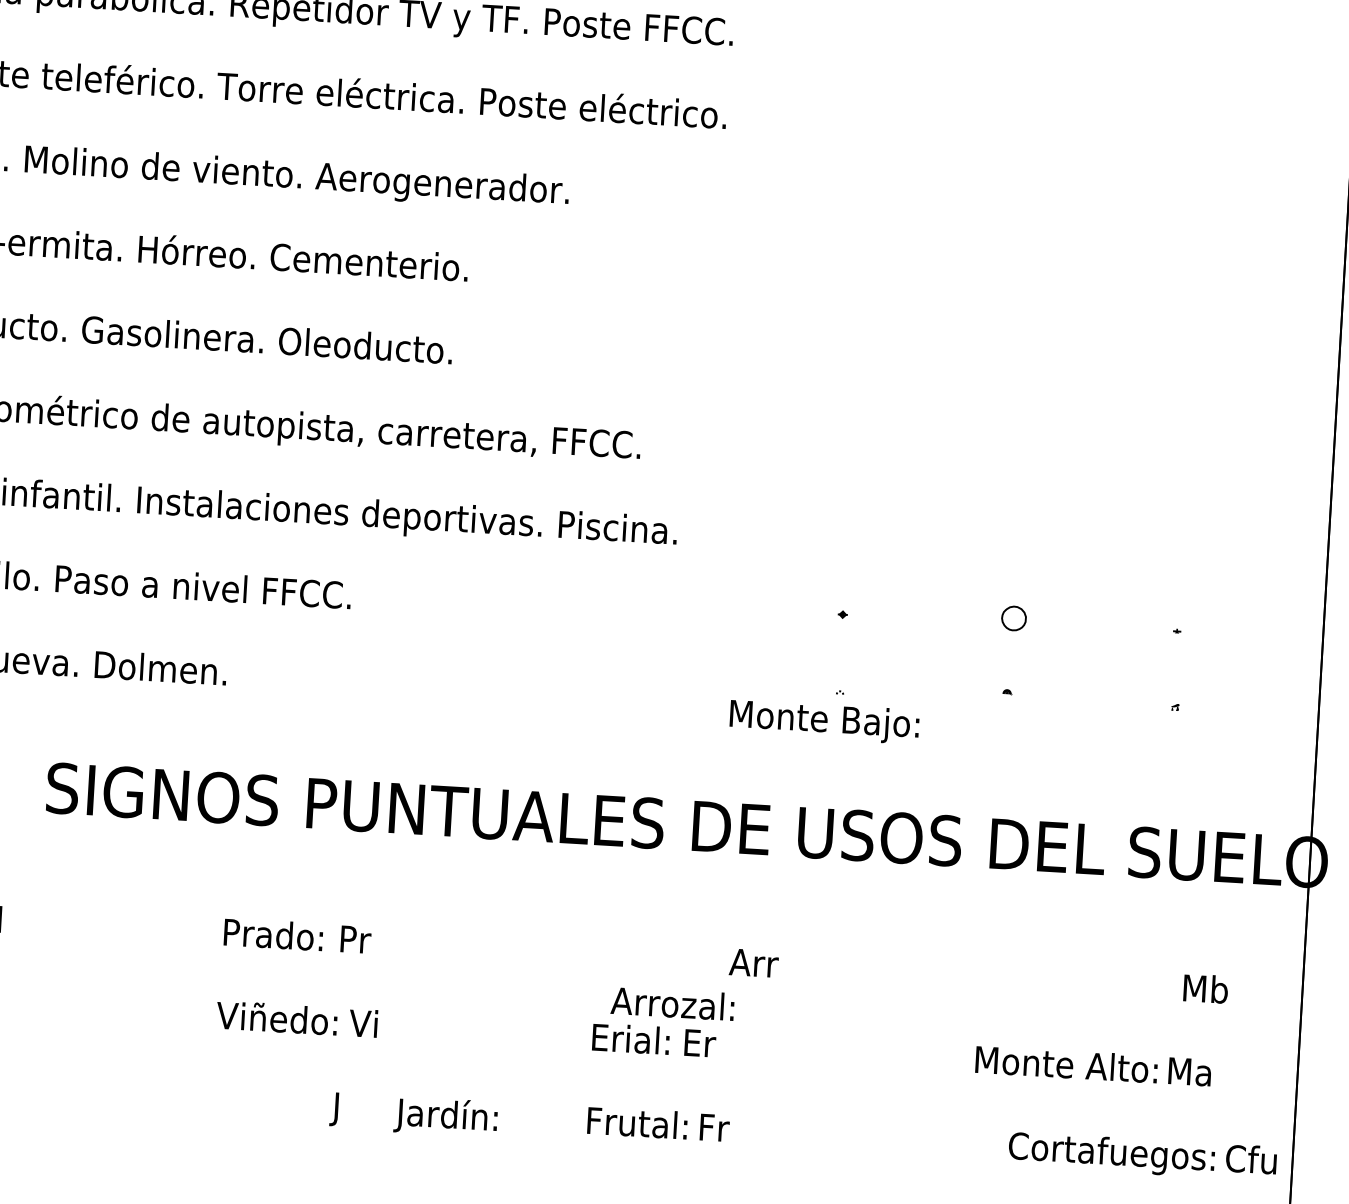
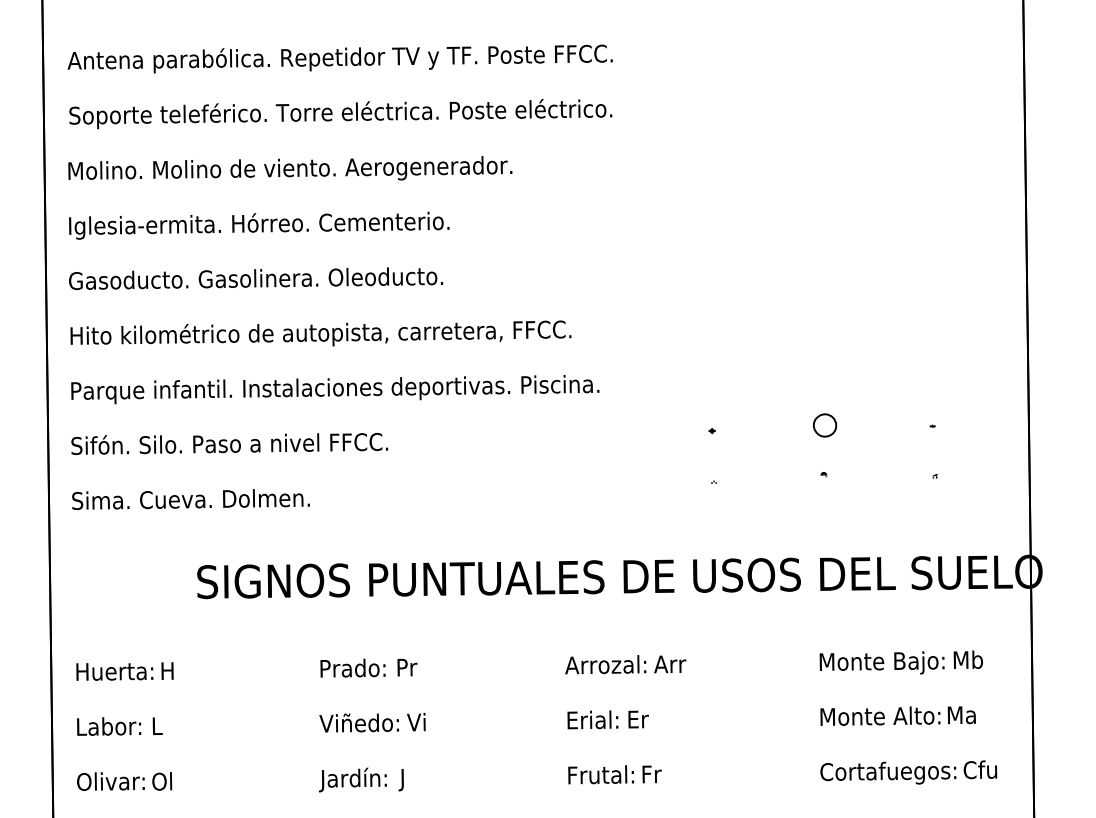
part: (1013, 618) -> (824, 425), size x1.43
text: (823, 720) -> (881, 662), moved
text: (672, 1003) -> (605, 664), moved
text: (445, 1116) -> (352, 779), moved
text: (1142, 1155) -> (908, 772), moved

